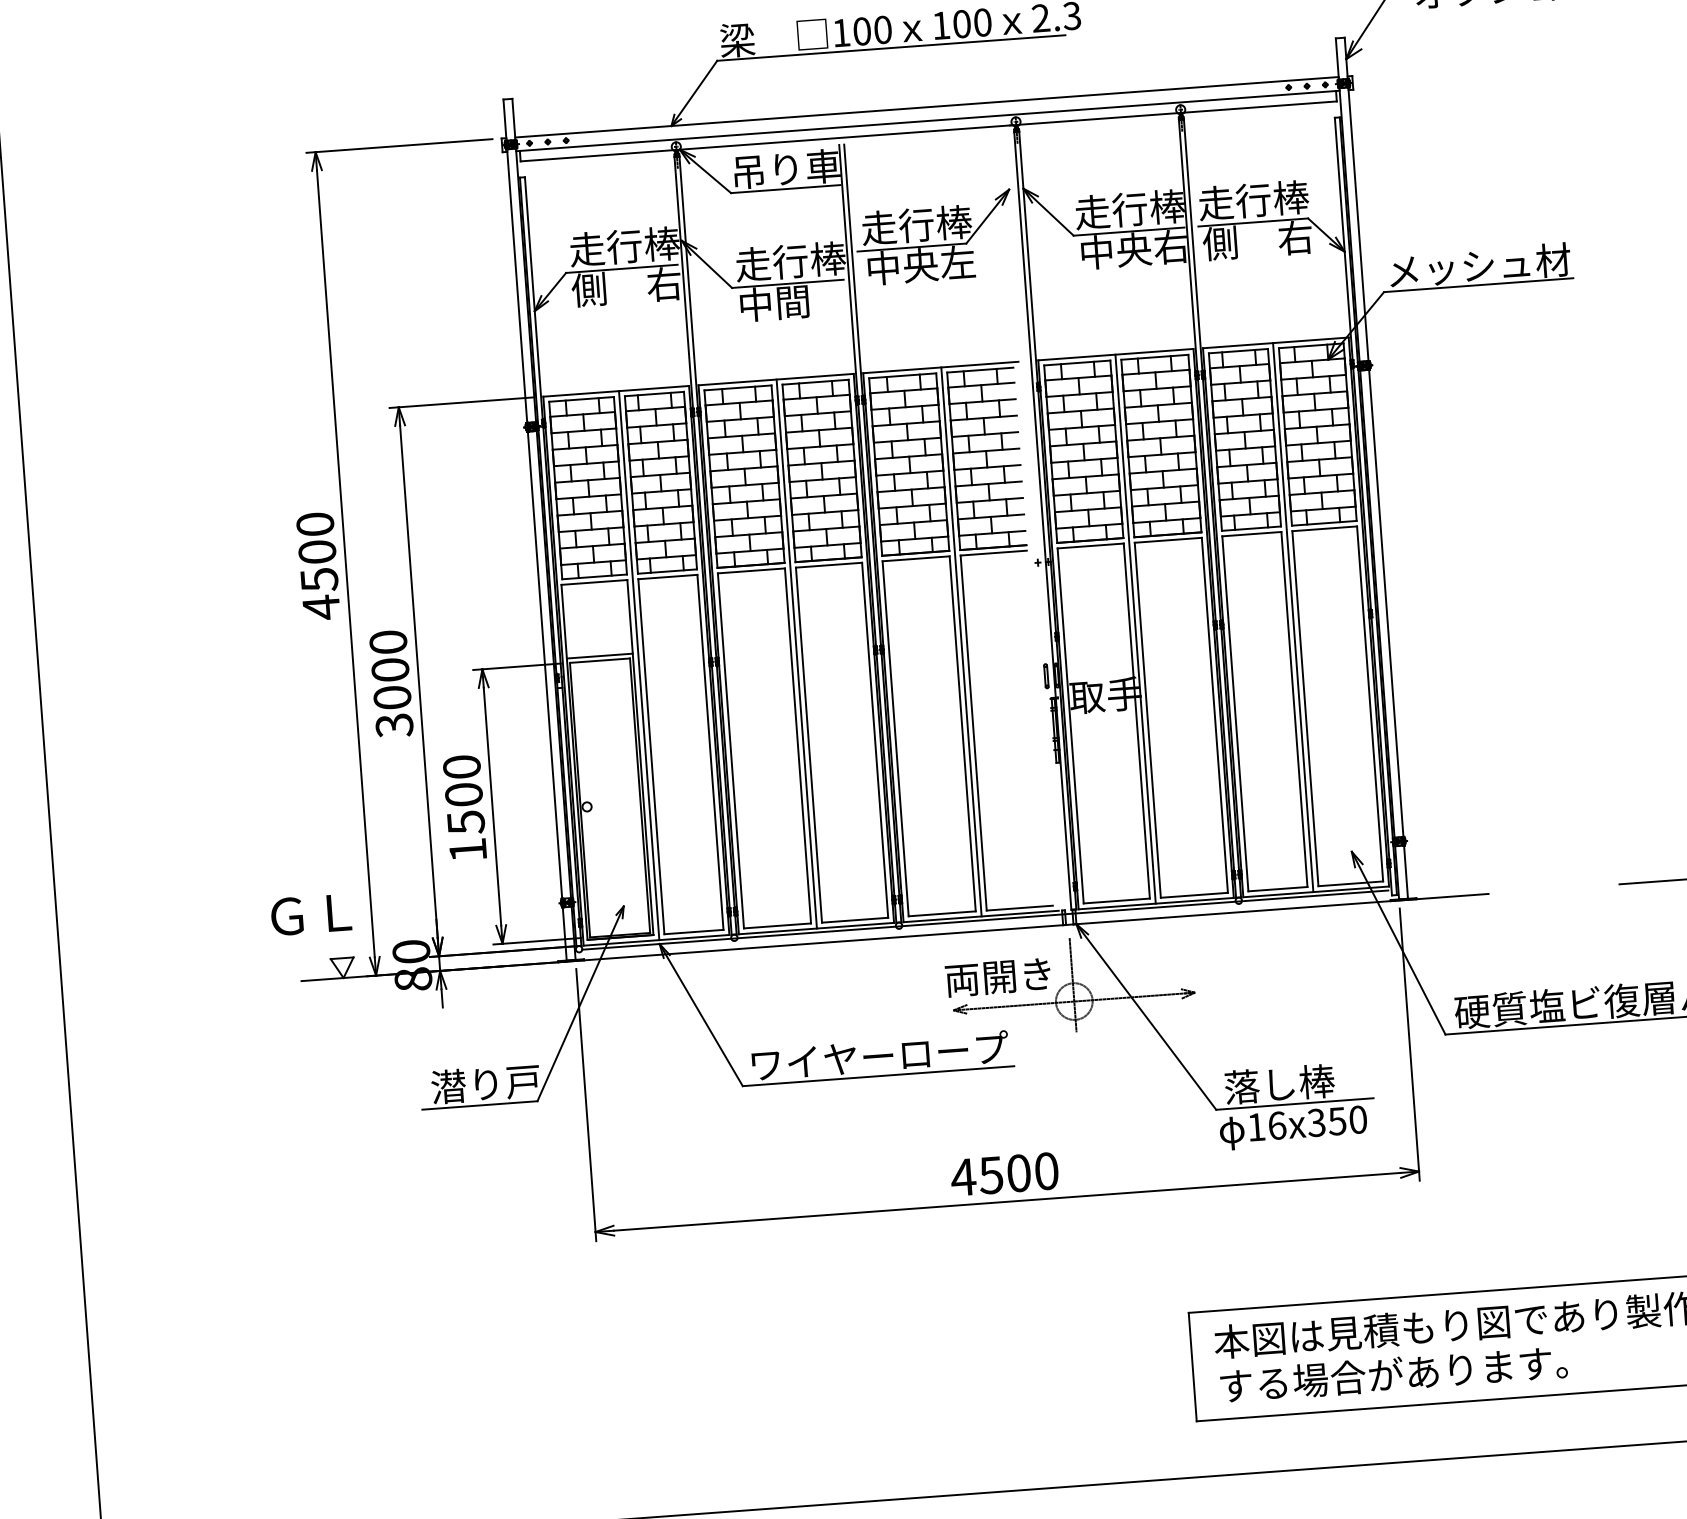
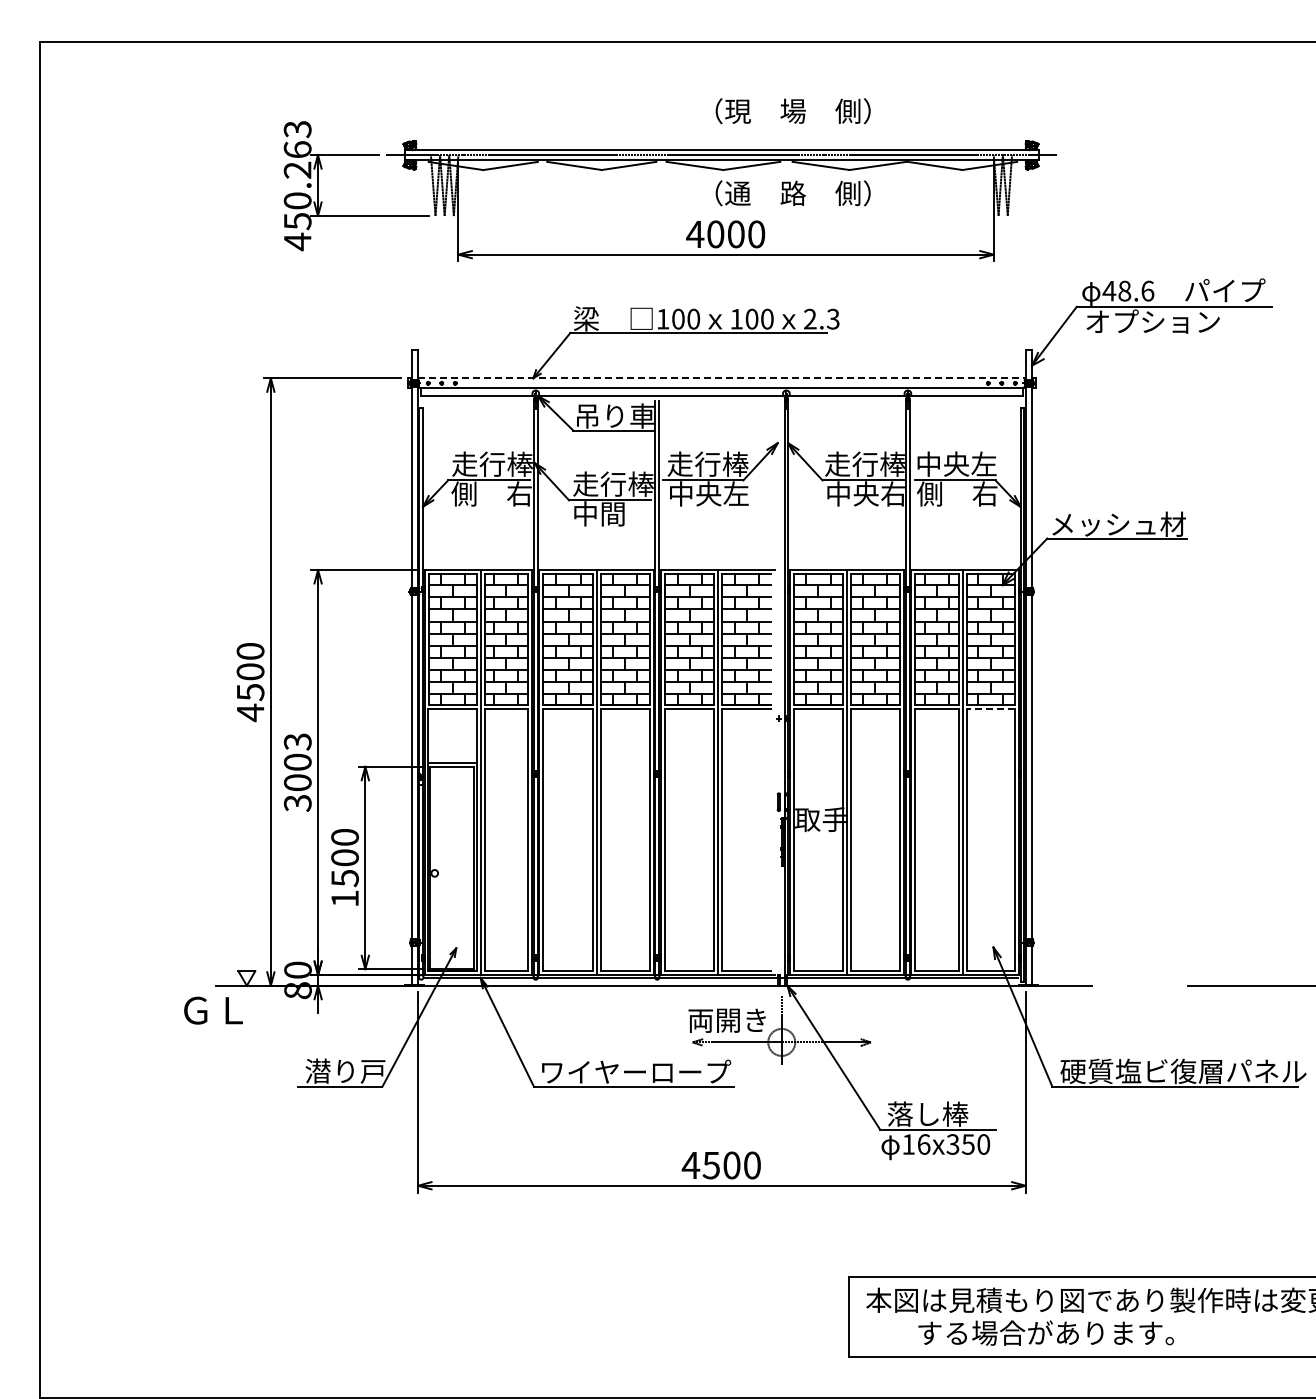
line: (926, 107) -> (721, 378), solid -> dashed
text: (1253, 199) -> (956, 463), 走行棒 -> 中央左
line: (1324, 529) -> (990, 709), solid -> dashed
text: (387, 641) -> (297, 741), 3000 -> 3003
text: (311, 914) -> (213, 1010), moved
text: (1392, 1373) -> (1045, 1332), moved

